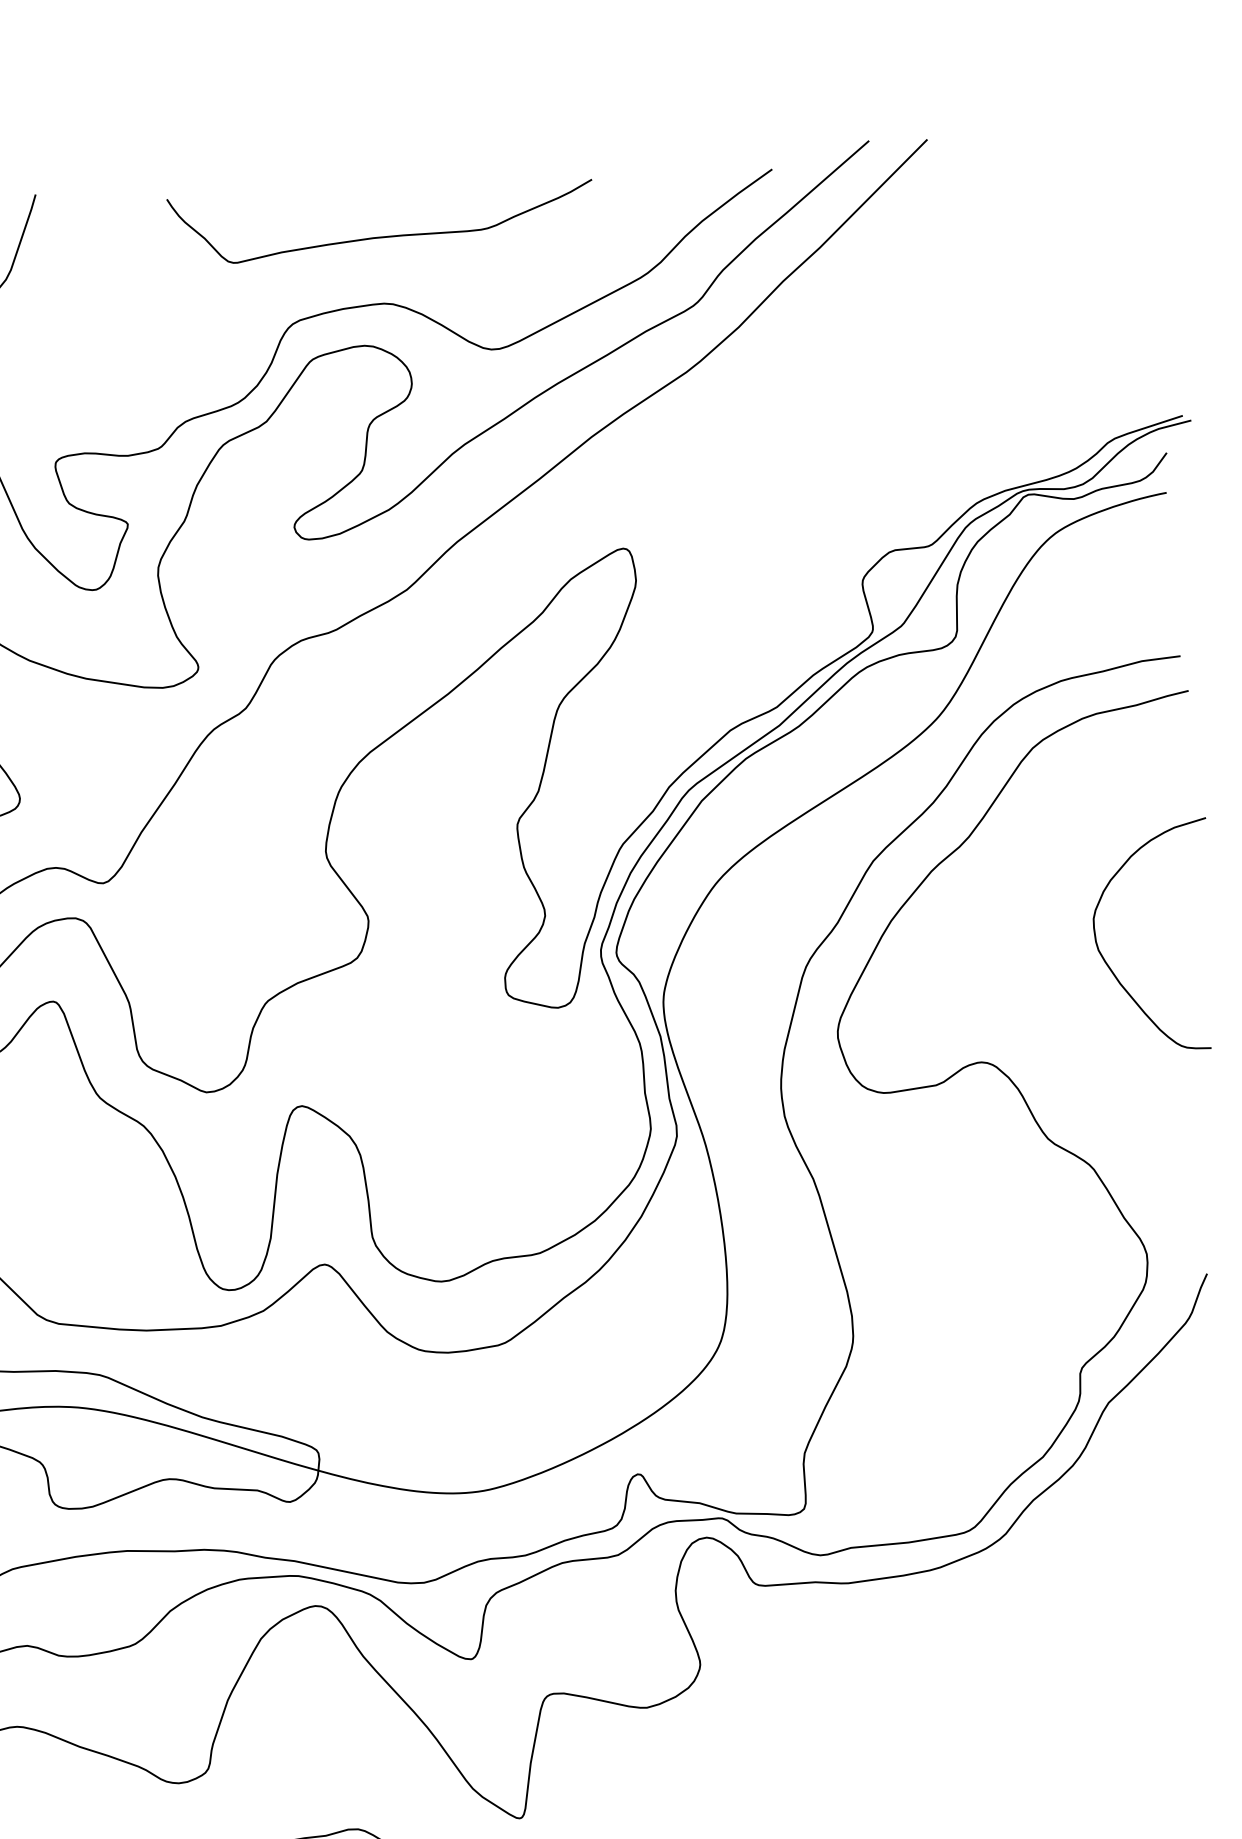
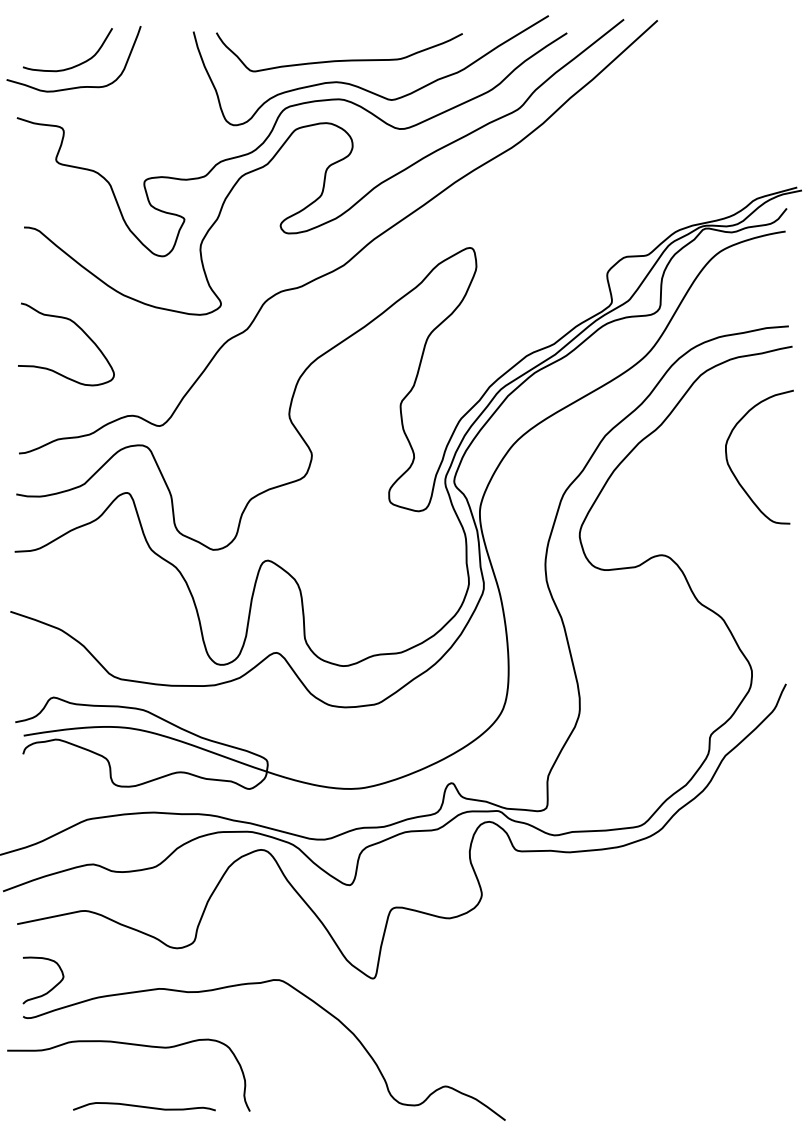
curve: (423, 281) -> (362, 87), added
curve: (1110, 966) -> (734, 473), moved

